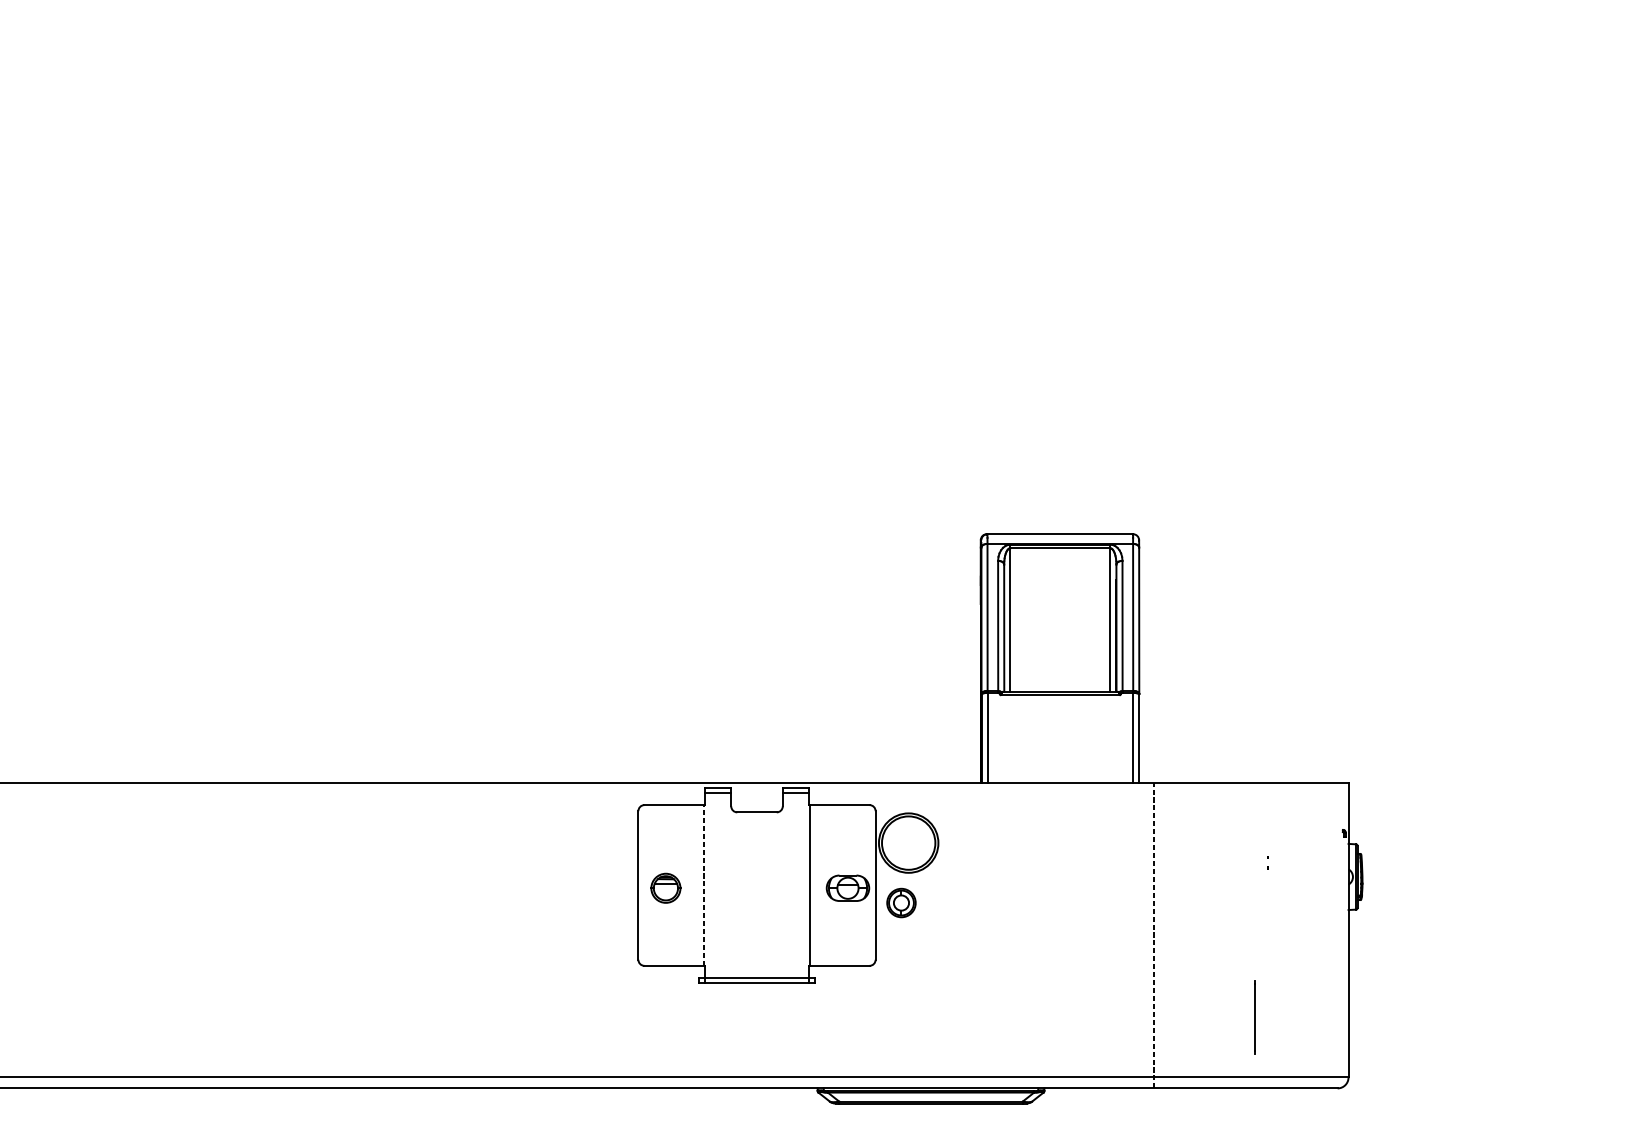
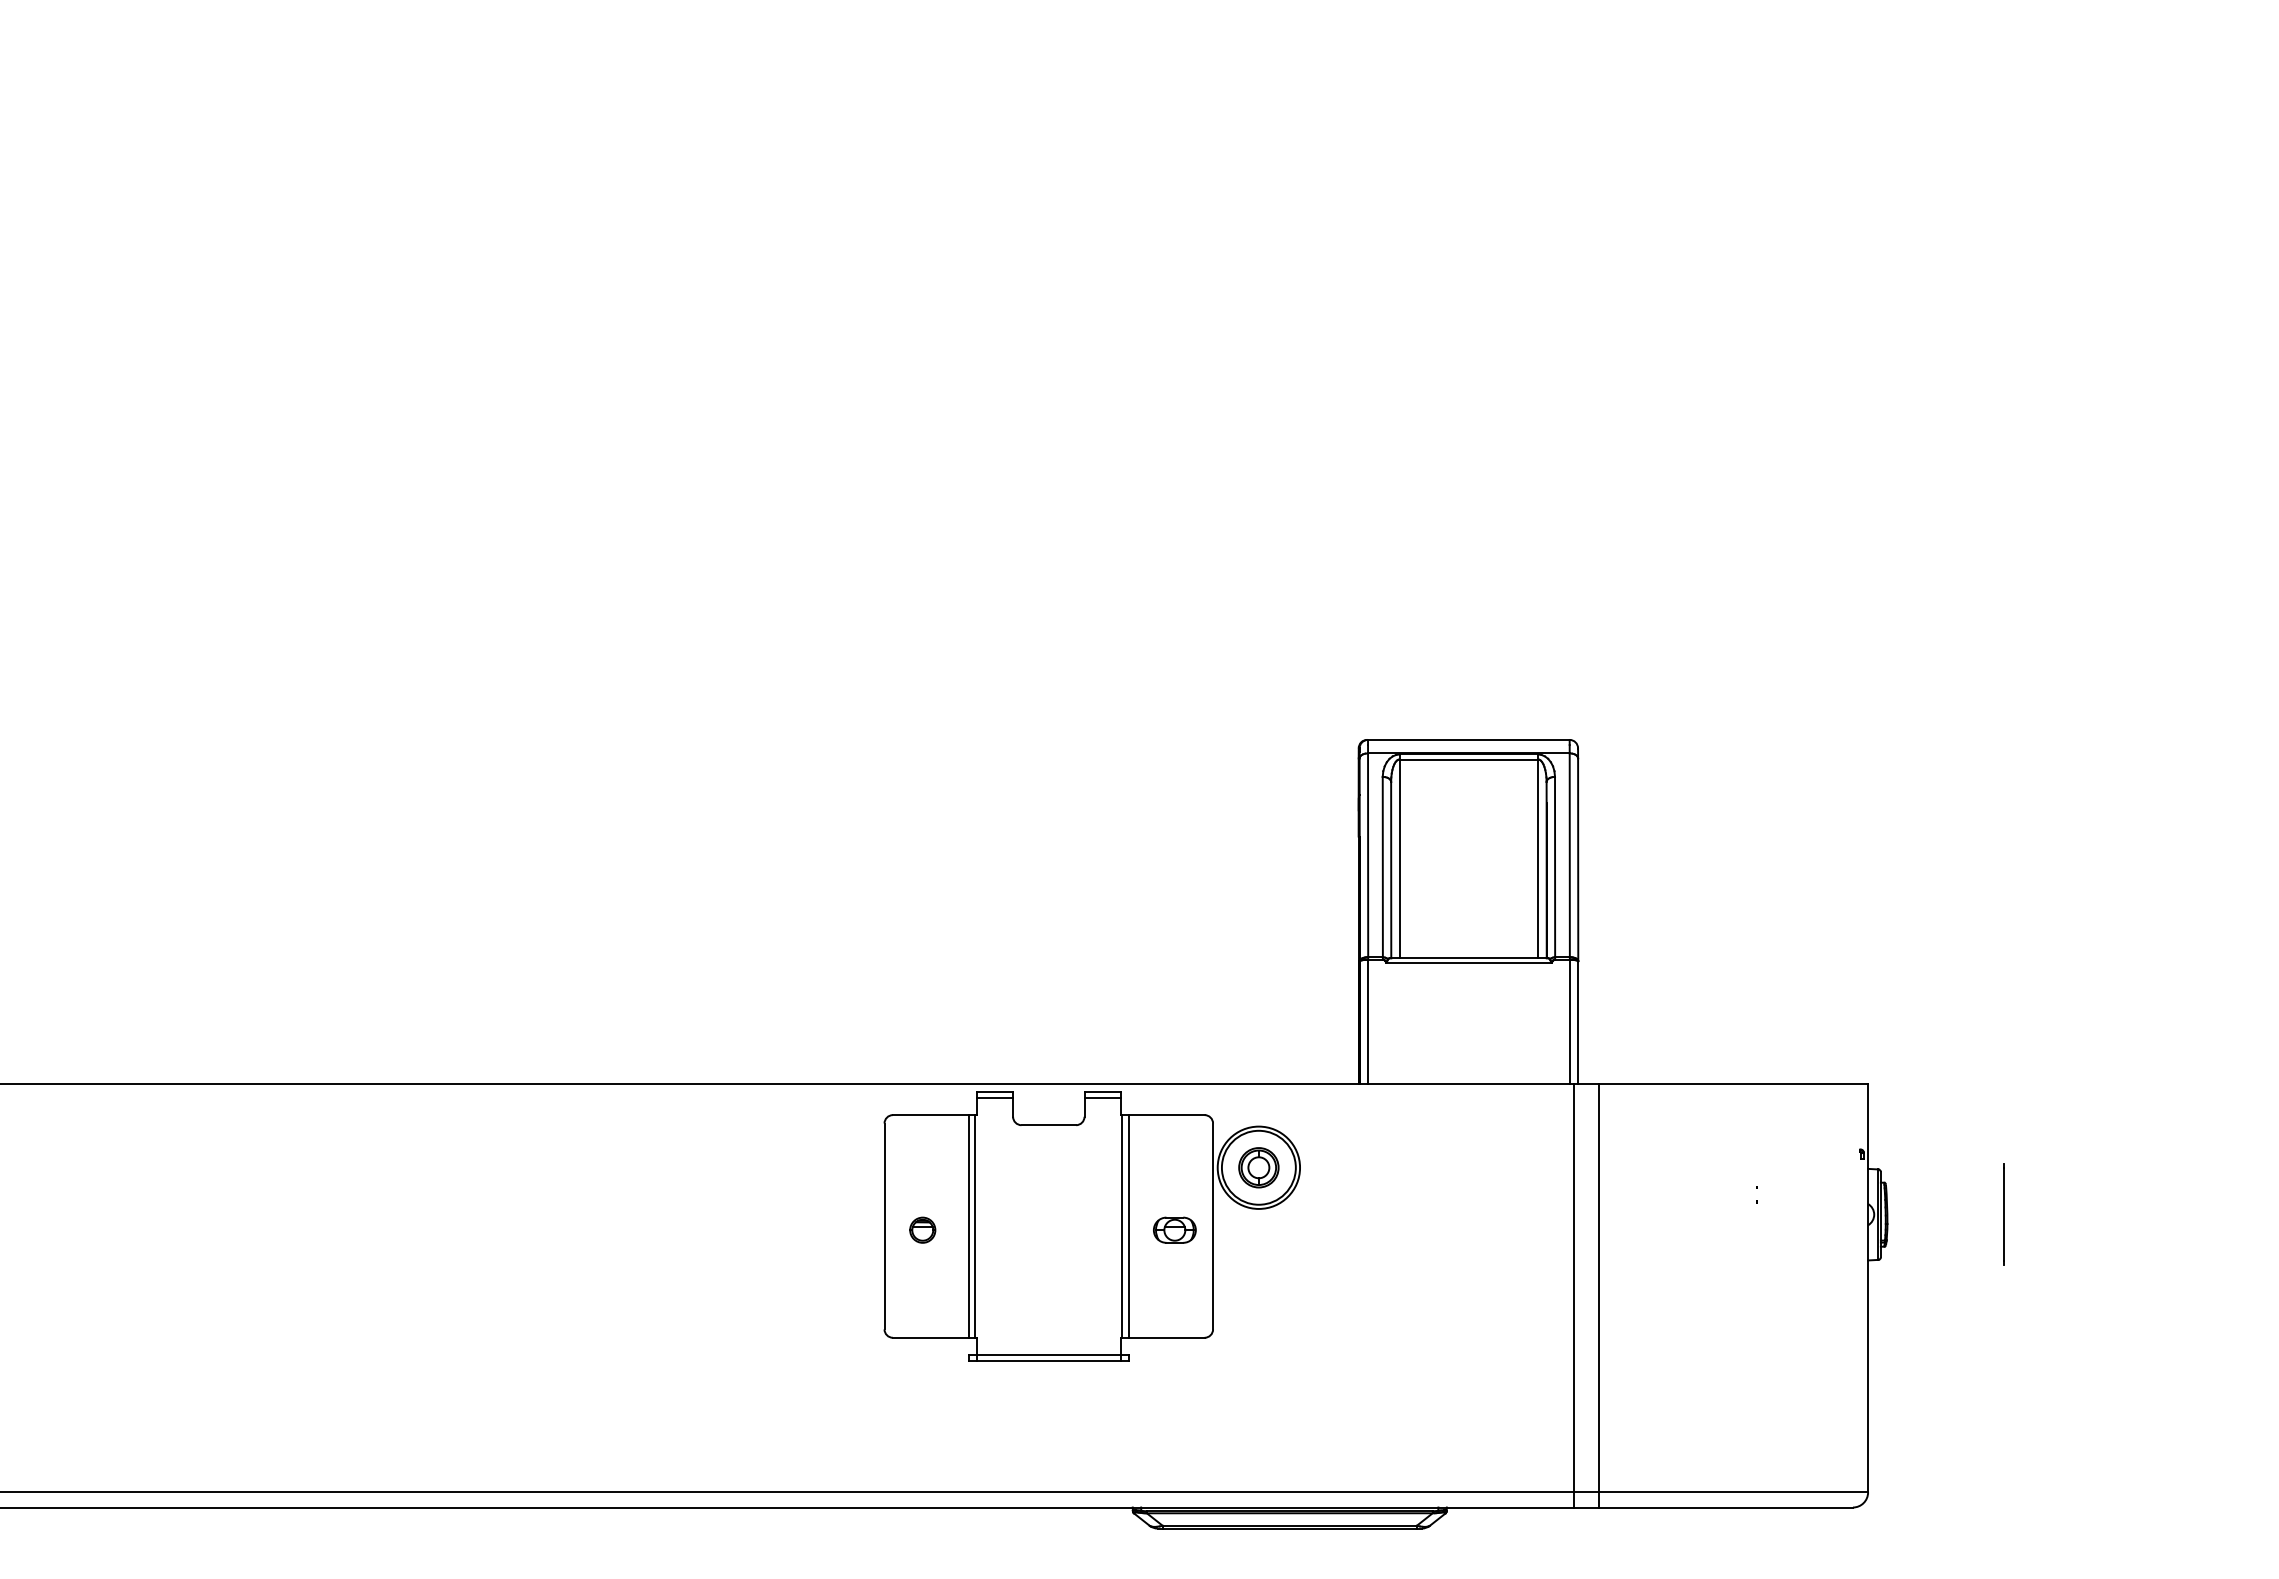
line: (704, 884) -> (975, 1225), dashed -> solid
line: (699, 885) -> (968, 1226), added
line: (815, 885) -> (1129, 1226), added
part: (665, 887) -> (922, 1229), size x0.62
part: (847, 887) -> (1174, 1229), size x0.71
part: (901, 902) -> (1258, 1167), moved
line: (1136, 935) -> (1574, 1295), added
line: (1154, 935) -> (1599, 1295), dashed -> solid
line: (1254, 1017) -> (2003, 1214), moved

